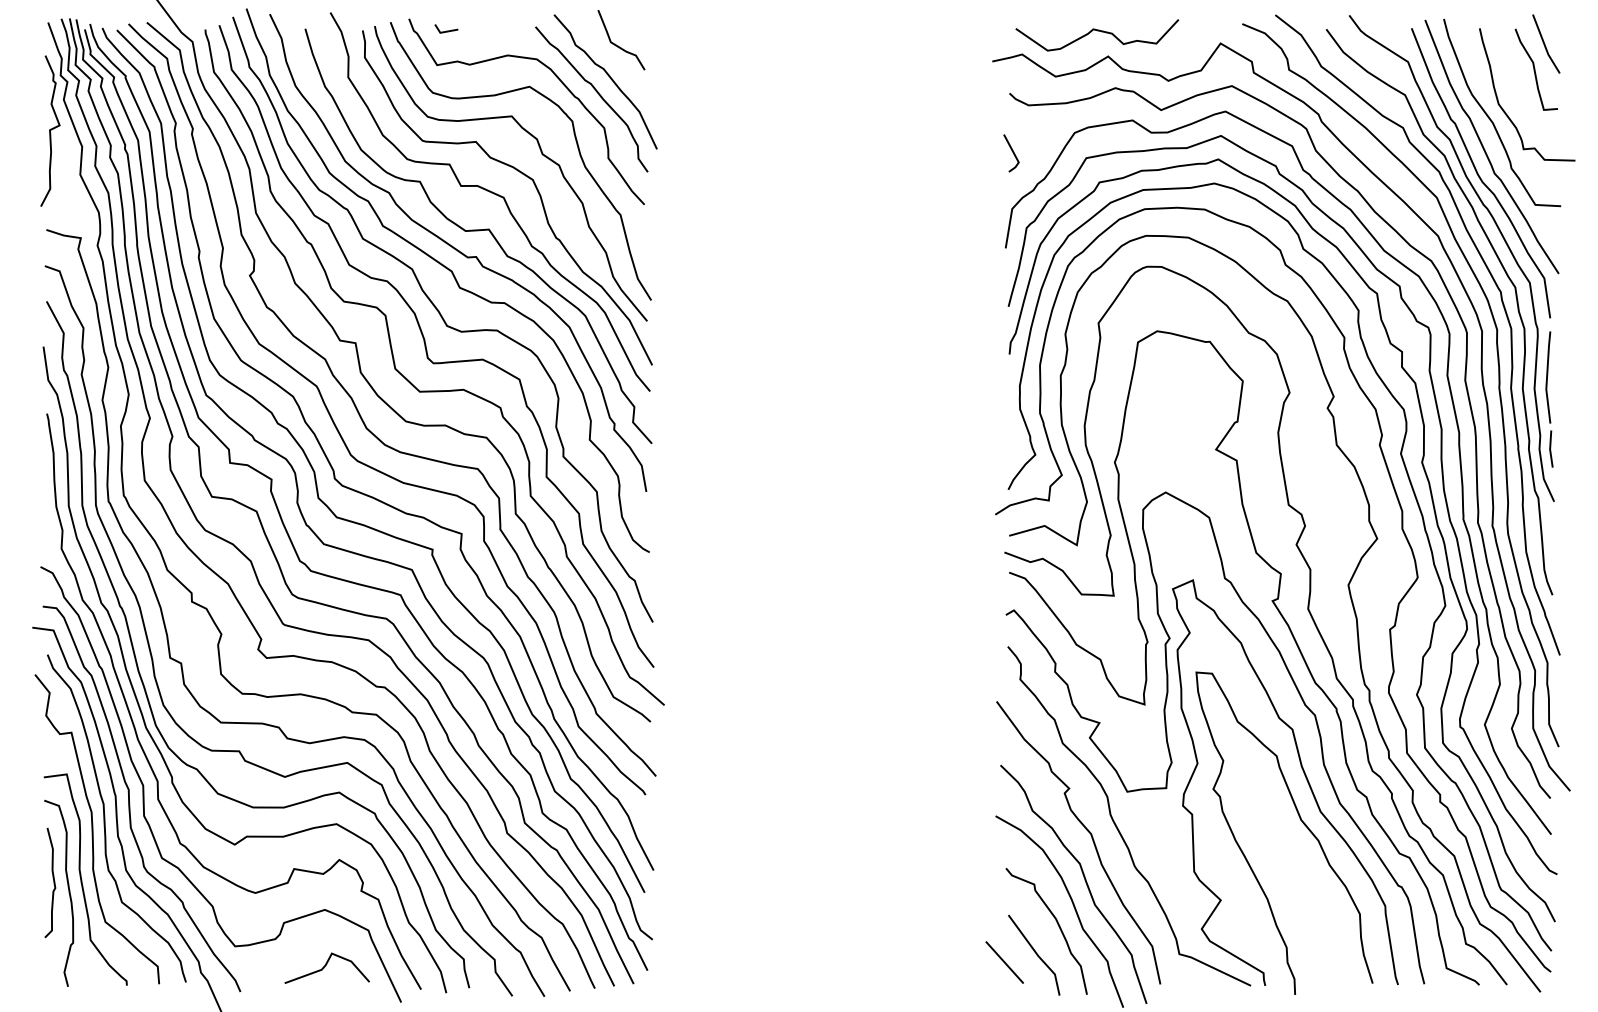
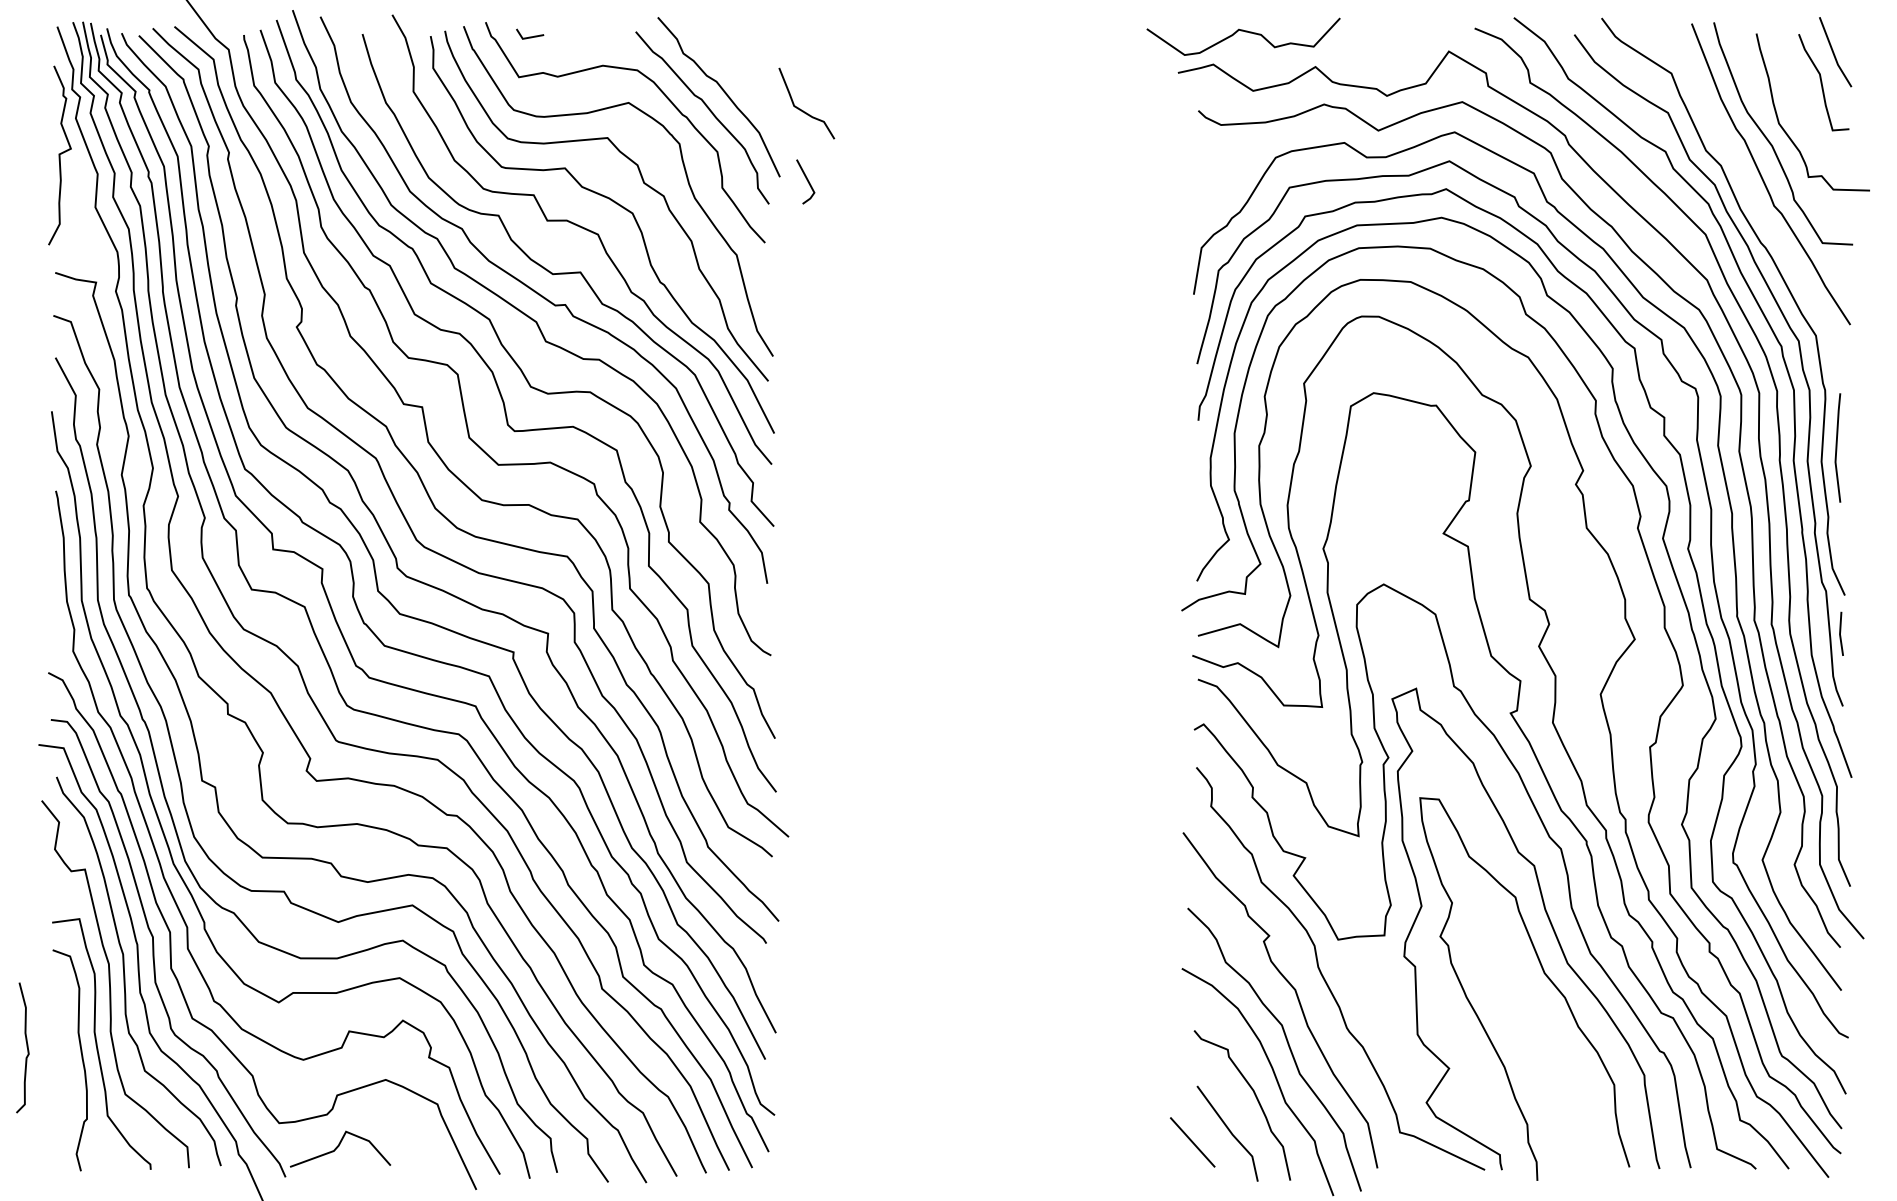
curve: (1098, 31) -> (1245, 32), moved
curve: (618, 45) -> (803, 110), moved
line: (1012, 152) -> (806, 180), moved
curve: (1478, 174) -> (1755, 206), removed
line: (1550, 448) -> (1840, 633), moved
curve: (53, 882) -> (26, 1047), moved
curve: (326, 966) -> (339, 1146), moved

